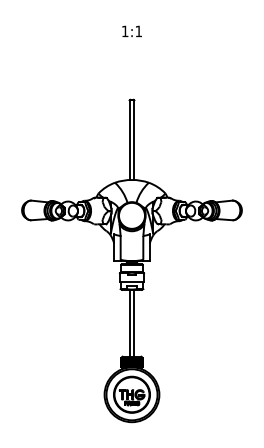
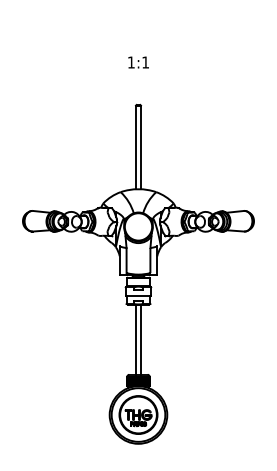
text: (131, 31) -> (137, 62), moved

